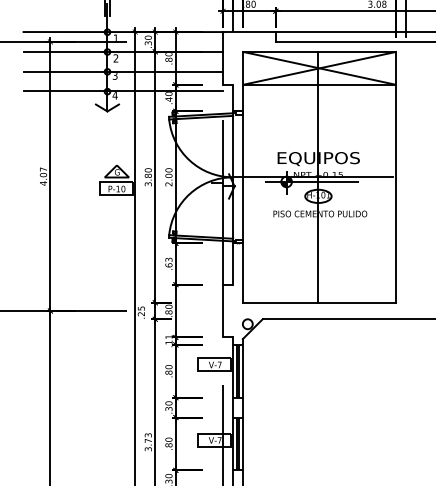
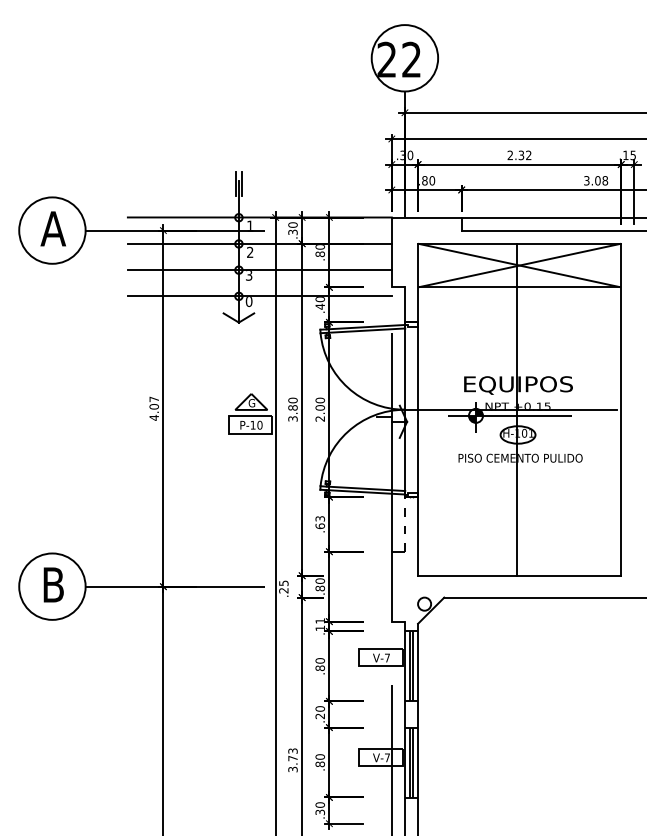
text: (114, 96) -> (248, 302), 4 -> 0
line: (232, 263) -> (404, 523), solid -> dashed
text: (169, 409) -> (320, 716), .30 -> .20

